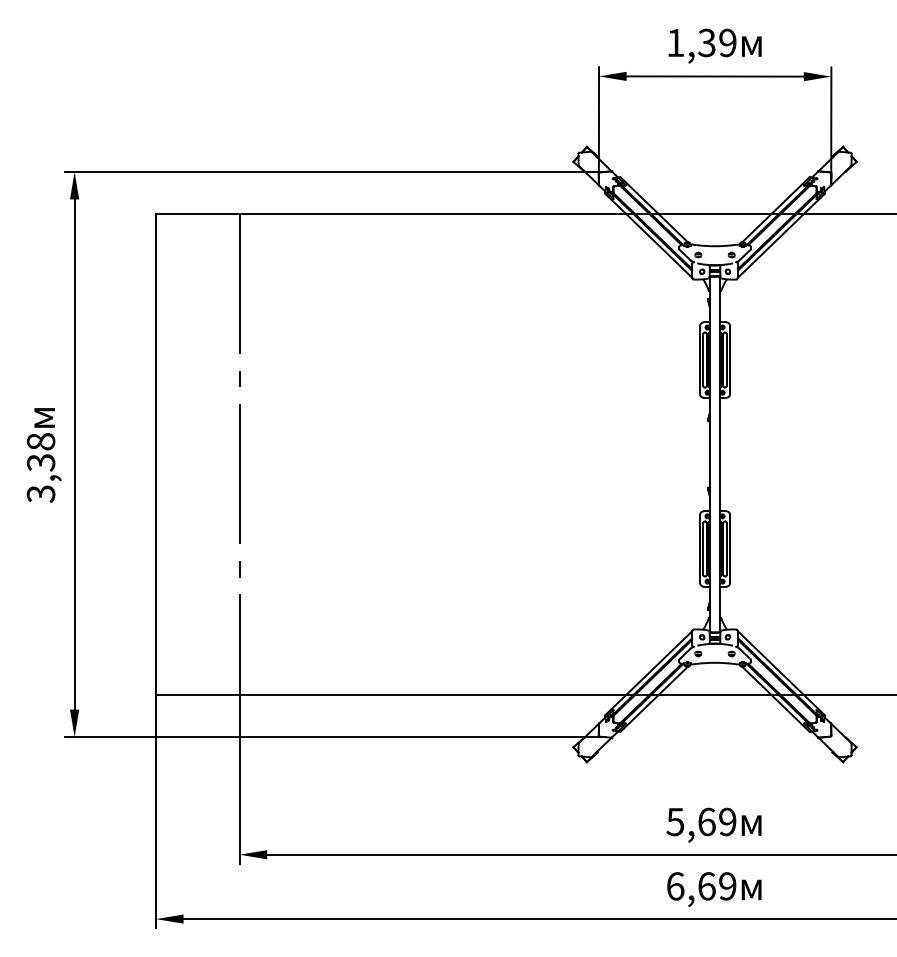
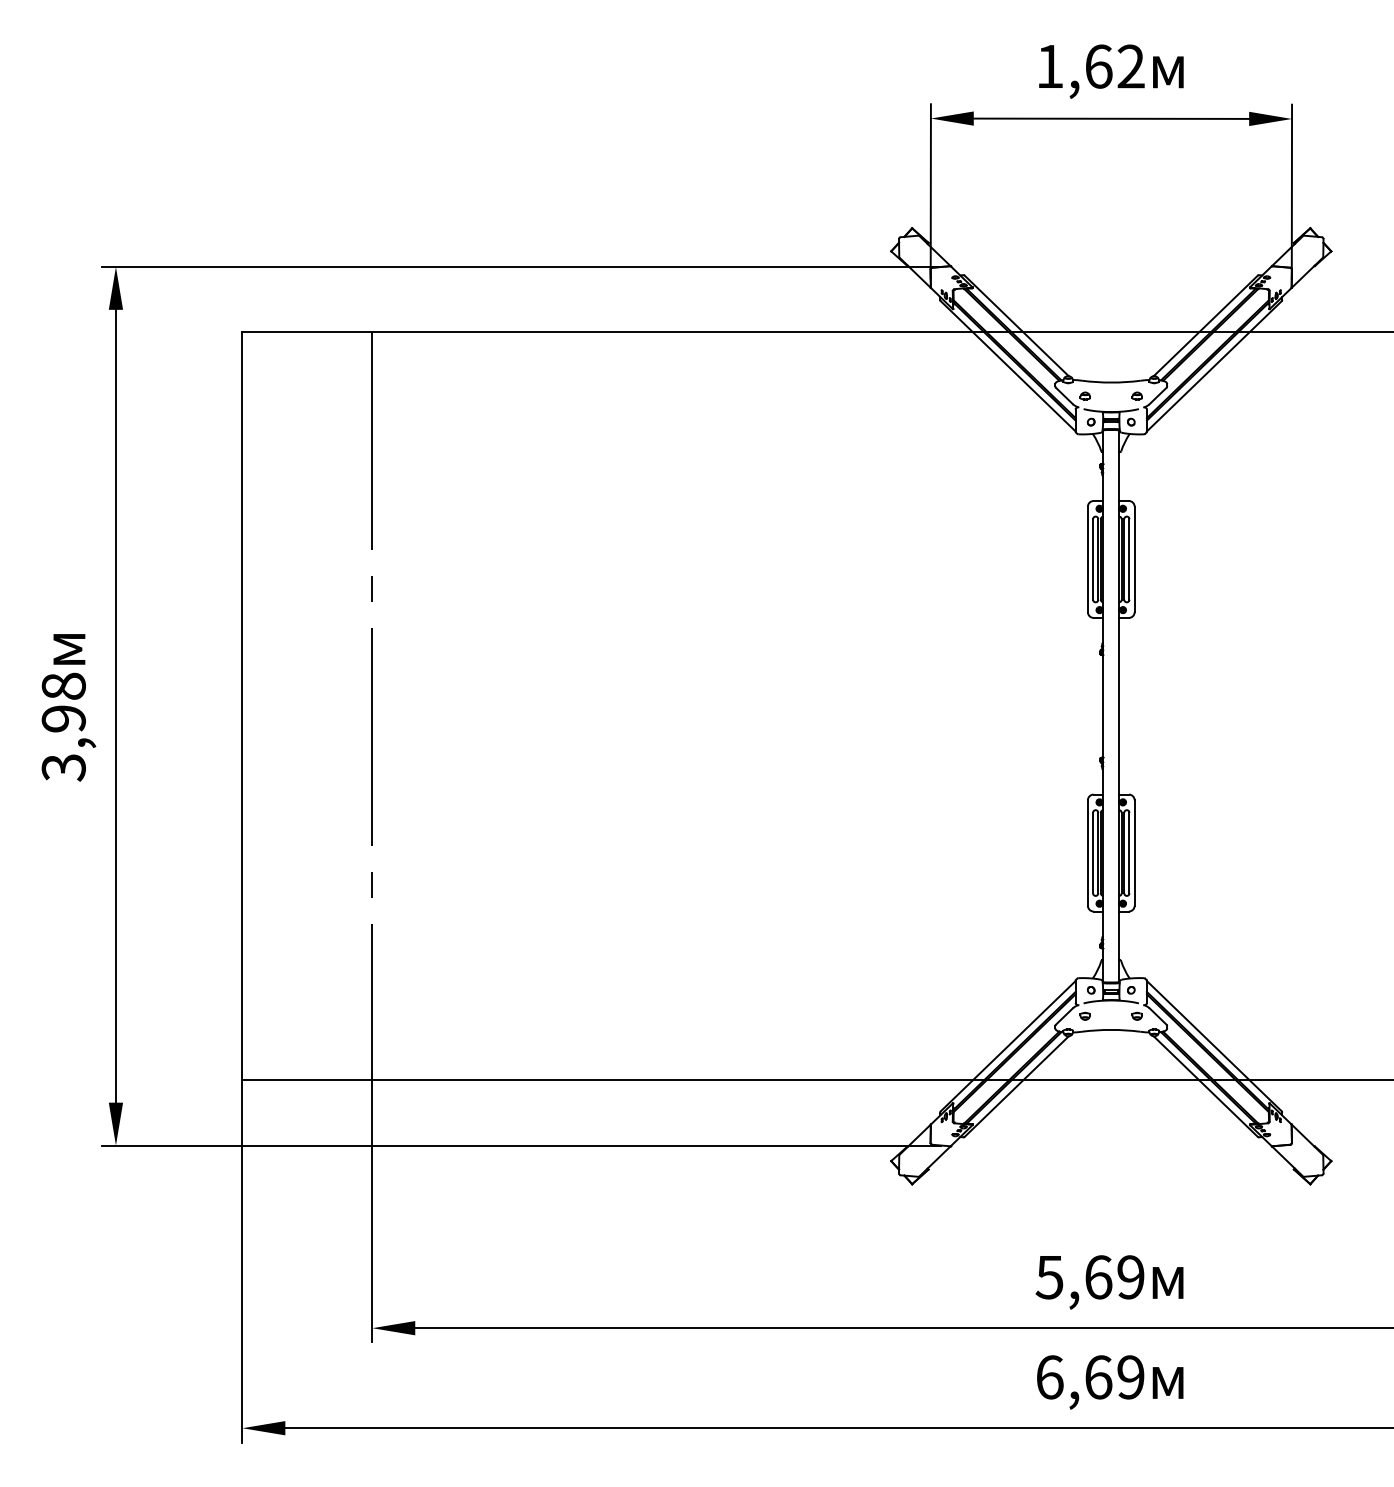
text: (717, 42) -> (1115, 65), 1,39 -> 1,62
text: (41, 462) -> (64, 718), 3,38 -> 3,98

